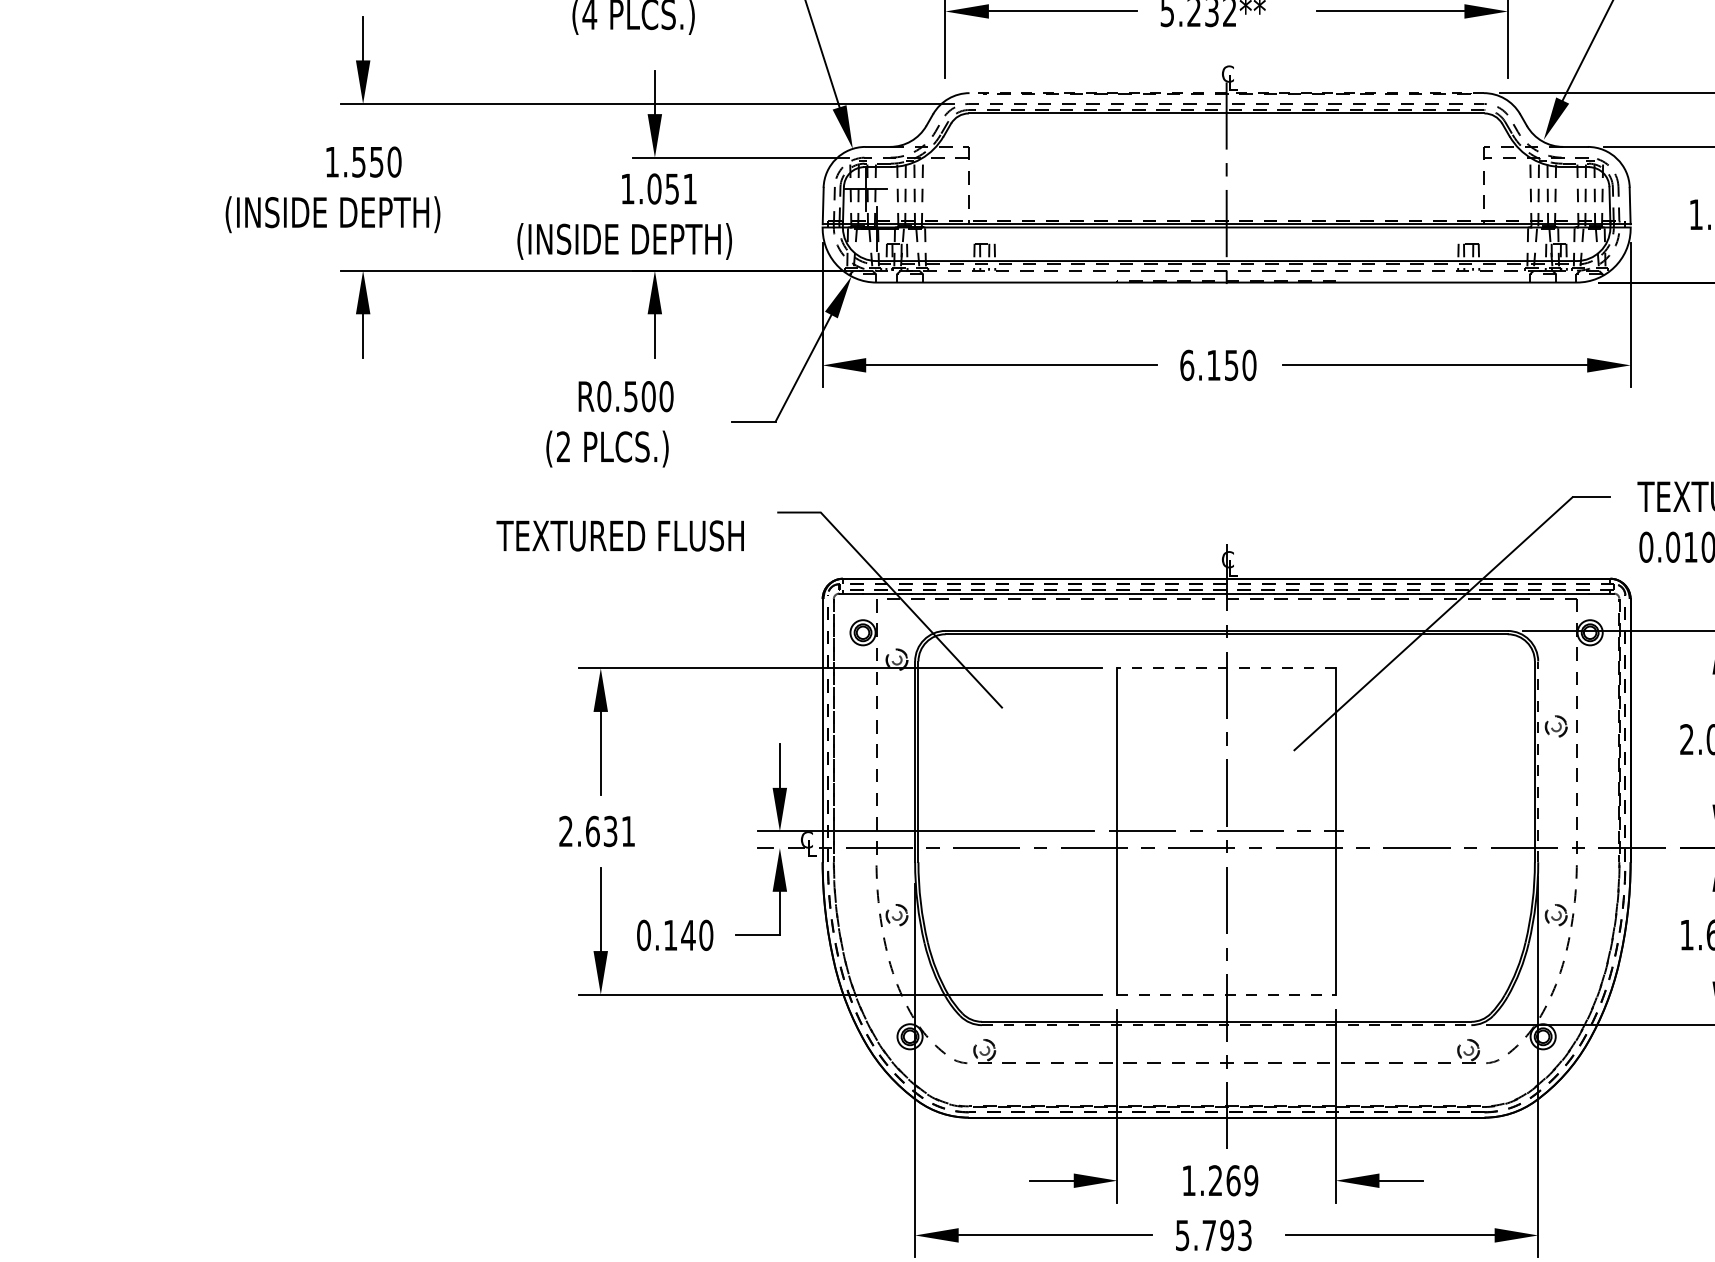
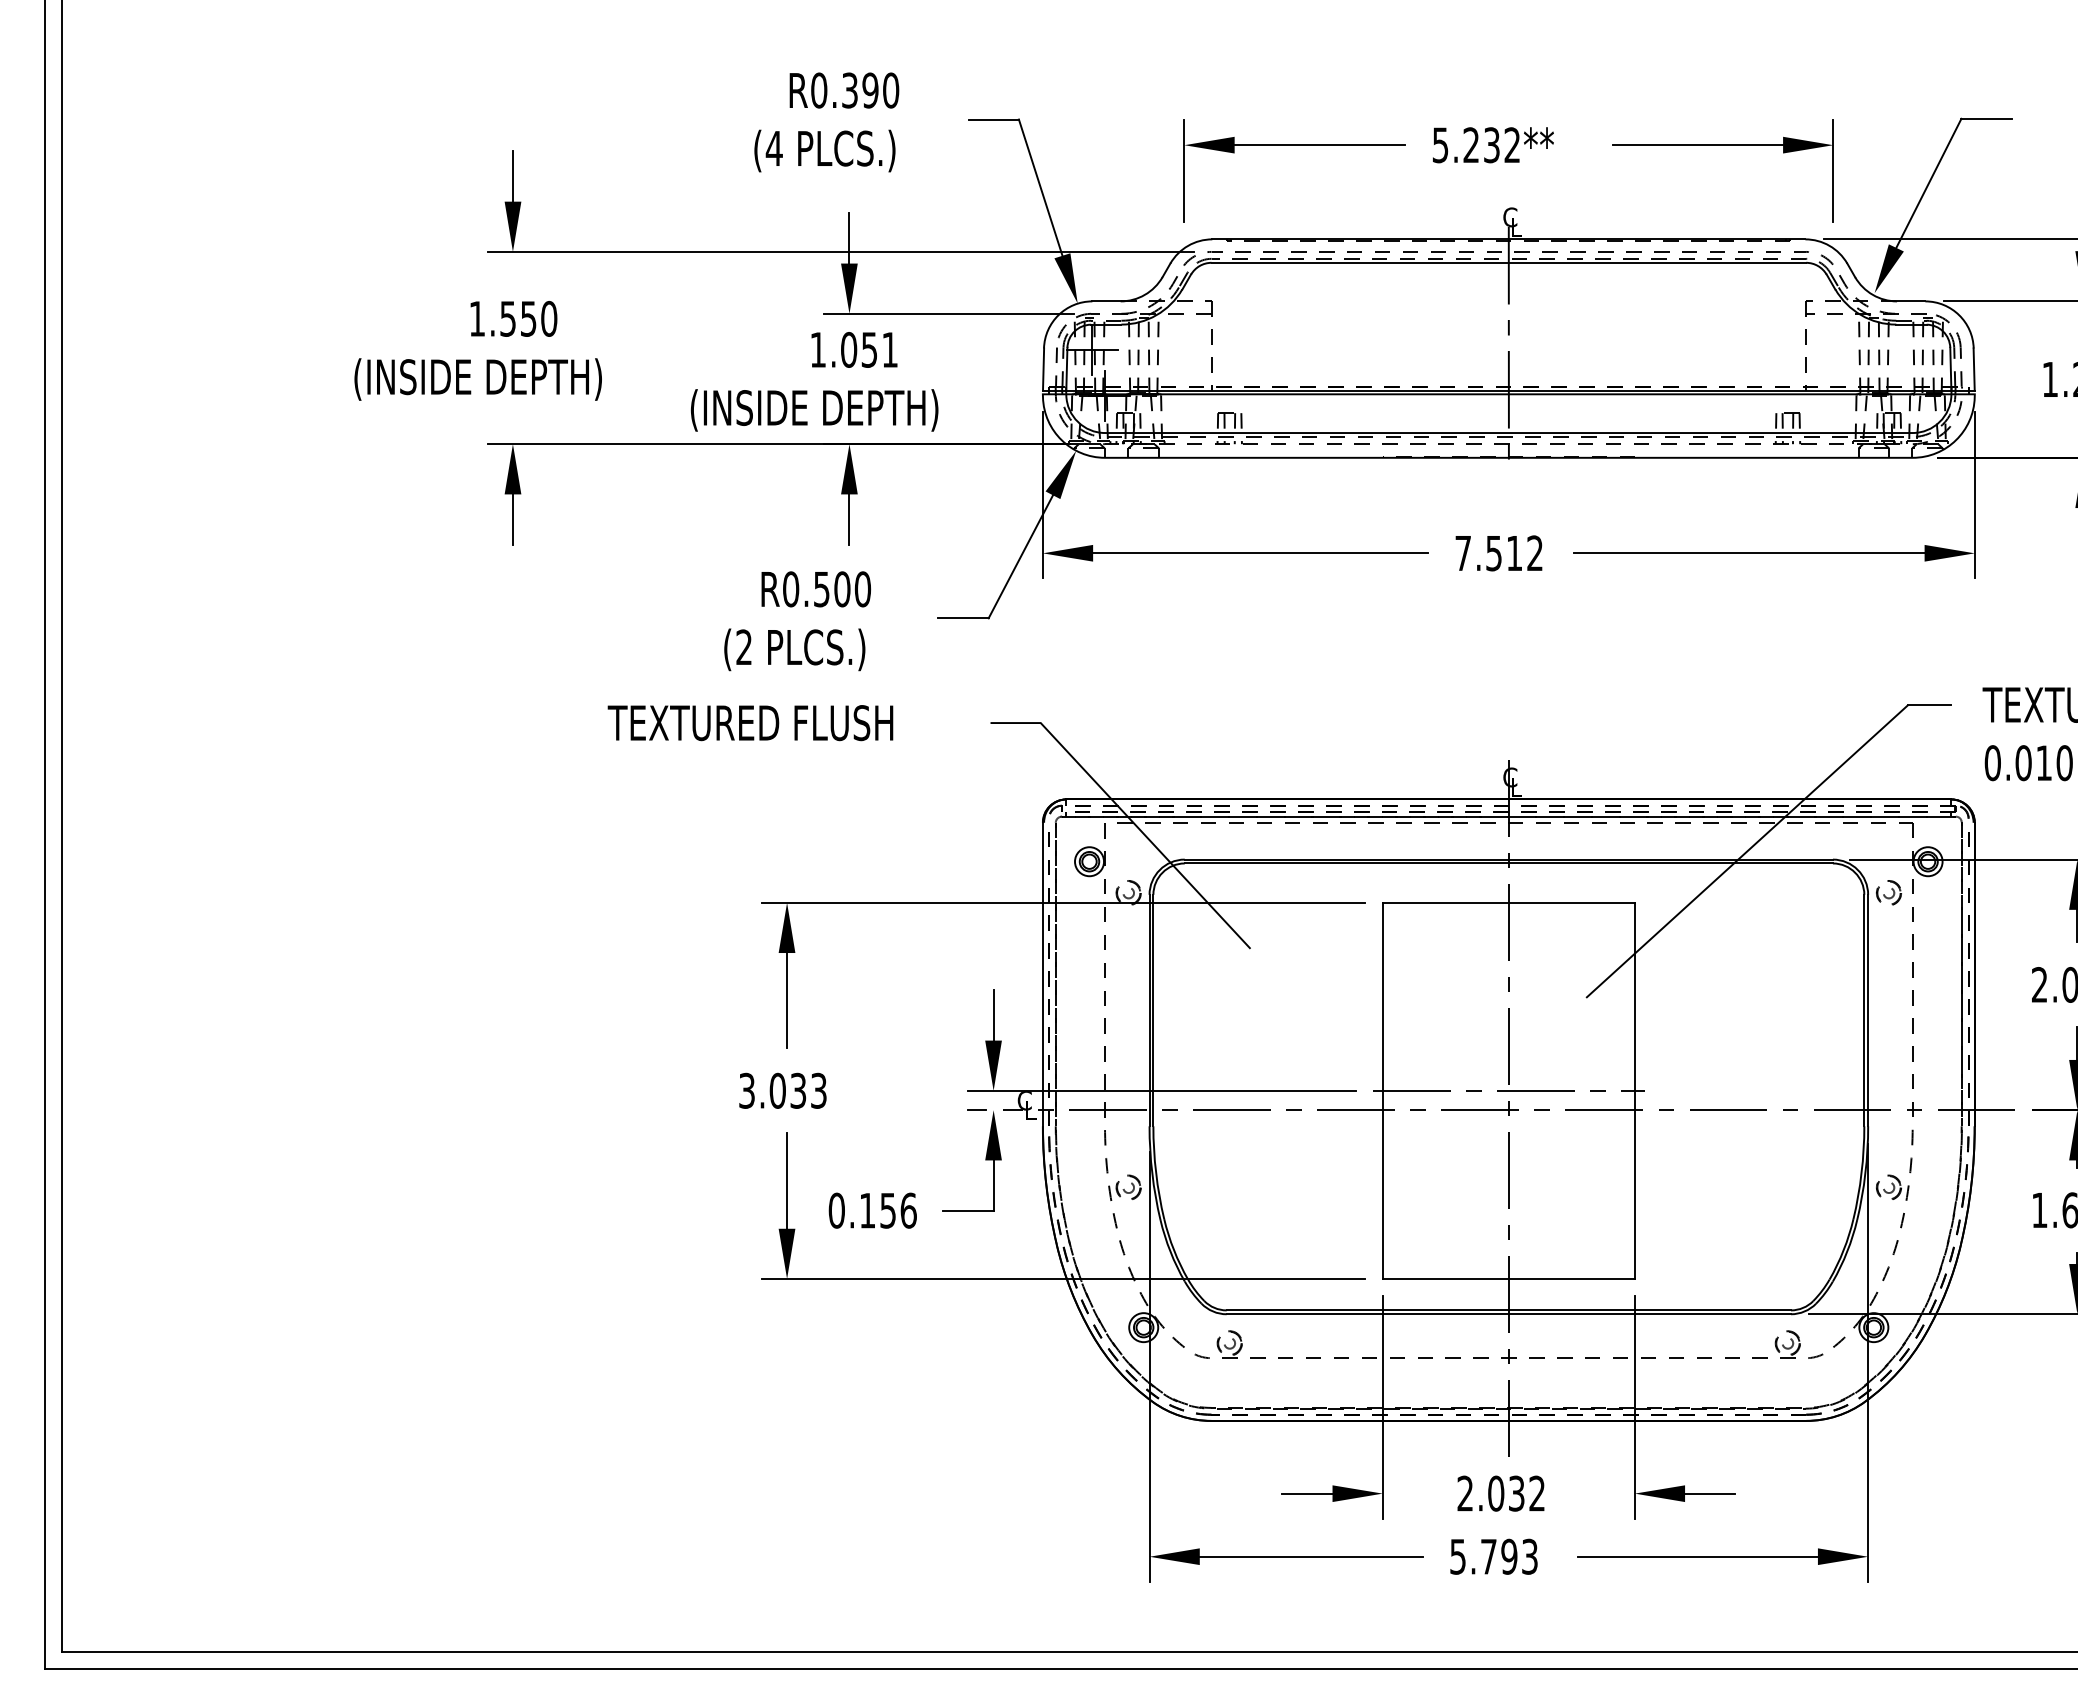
line: (1226, 93) -> (1508, 239), dashed -> solid
text: (1218, 365) -> (1499, 553), 6.150 -> 7.512
text: (620, 536) -> (750, 723), moved
line: (1226, 668) -> (1508, 902), dashed -> solid
part: (1555, 726) -> (1888, 892), moved
line: (1538, 761) -> (1868, 1010), dashed -> solid
text: (596, 831) -> (782, 1090), 2.631 -> 3.033
text: (696, 935) -> (897, 1210), 0.140 -> 0.156
line: (1227, 995) -> (1509, 1279), dashed -> solid
line: (1227, 1025) -> (1509, 1314), dashed -> solid
text: (1220, 1180) -> (1501, 1493), 1.269 -> 2.032

